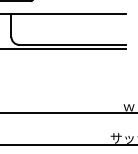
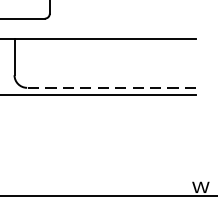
line: (72, 44) -> (111, 87), solid -> dashed

